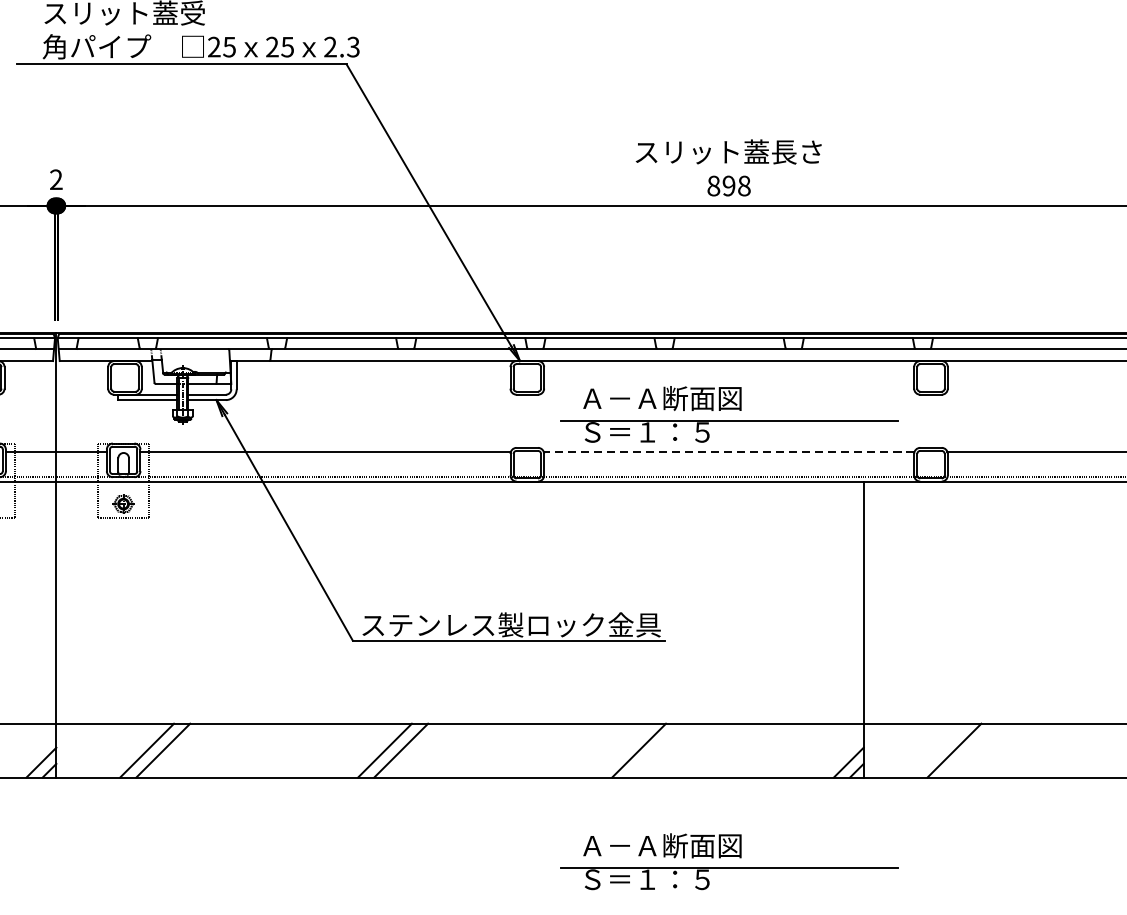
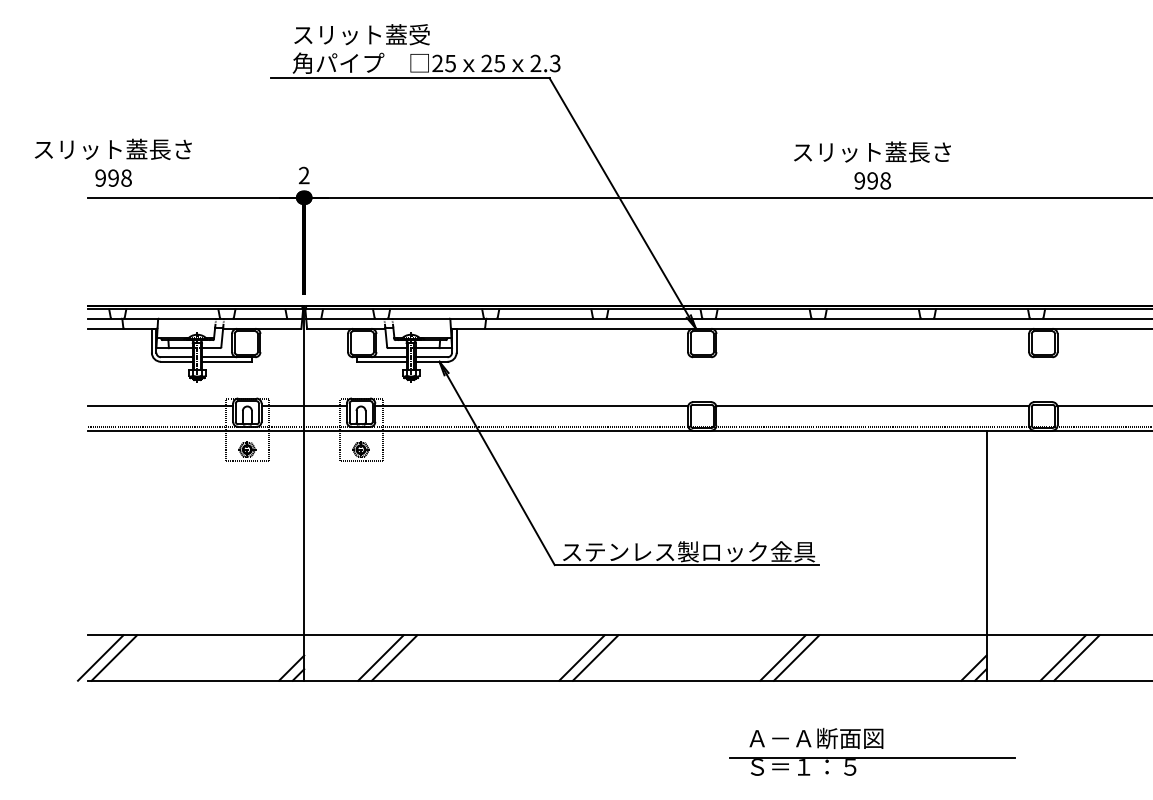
text: (713, 185) -> (859, 180), 898 -> 998
part: (728, 413) -> (872, 373), removed
line: (728, 451) -> (872, 405), dashed -> solid
line: (622, 749) -> (782, 657), added
line: (970, 749) -> (1076, 657), added

